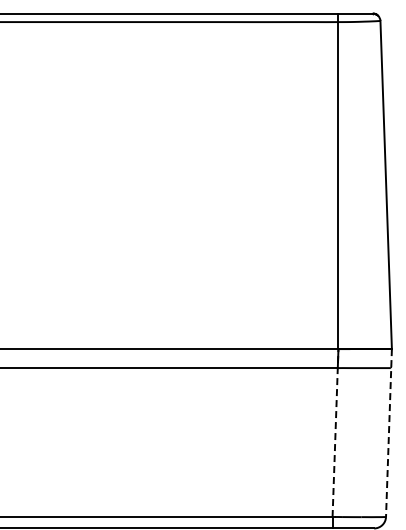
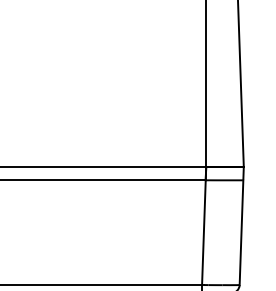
line: (335, 433) -> (204, 226), dashed -> solid
line: (388, 433) -> (241, 226), dashed -> solid

